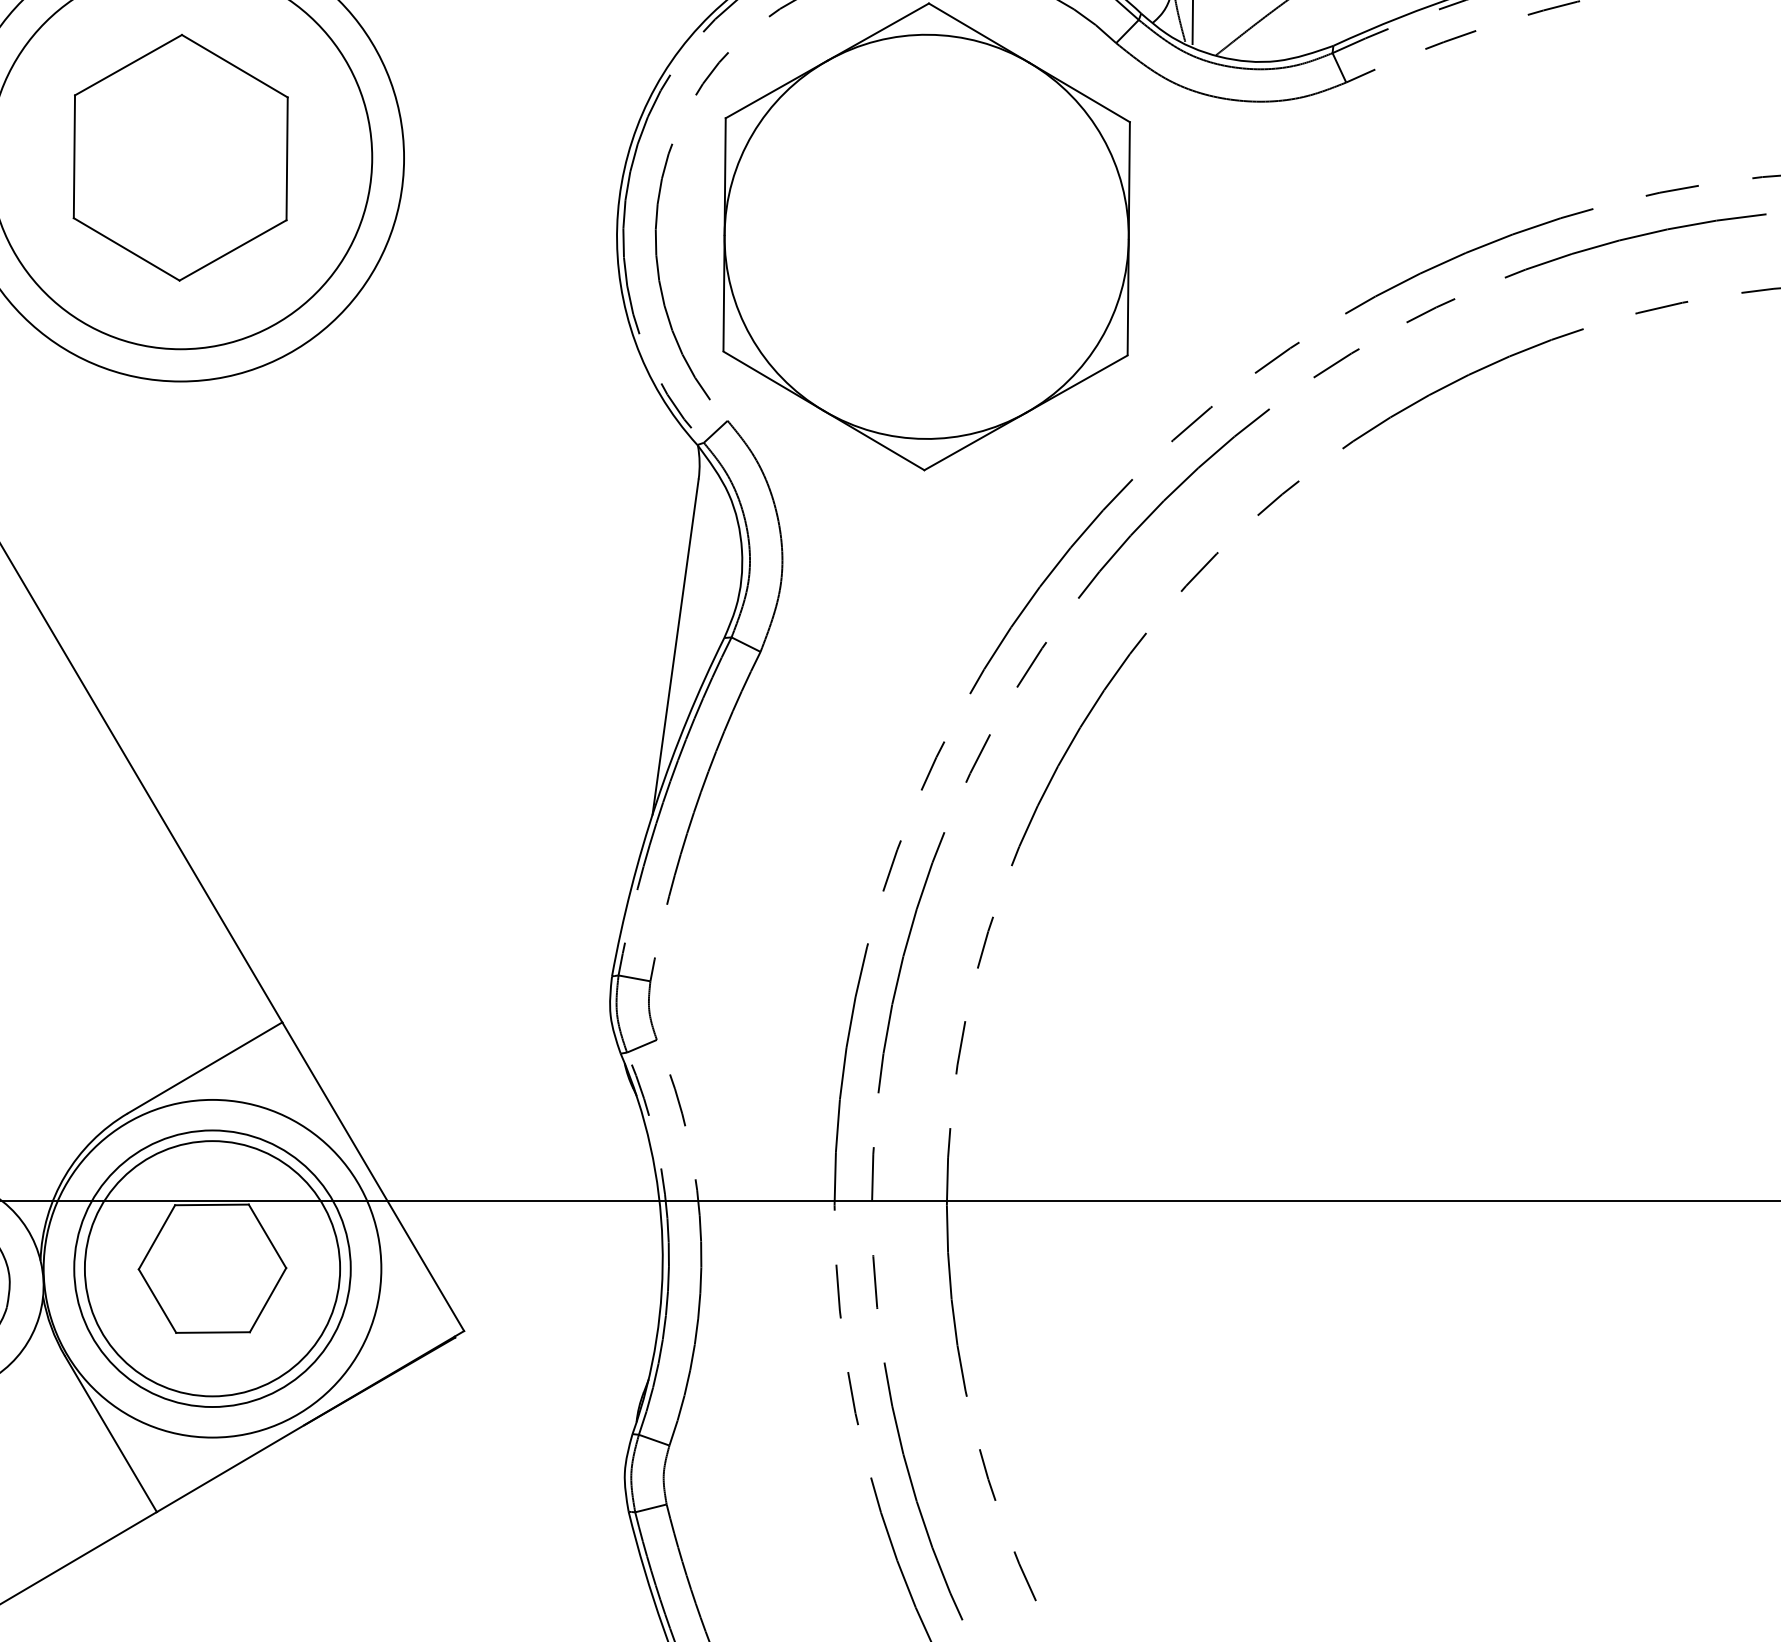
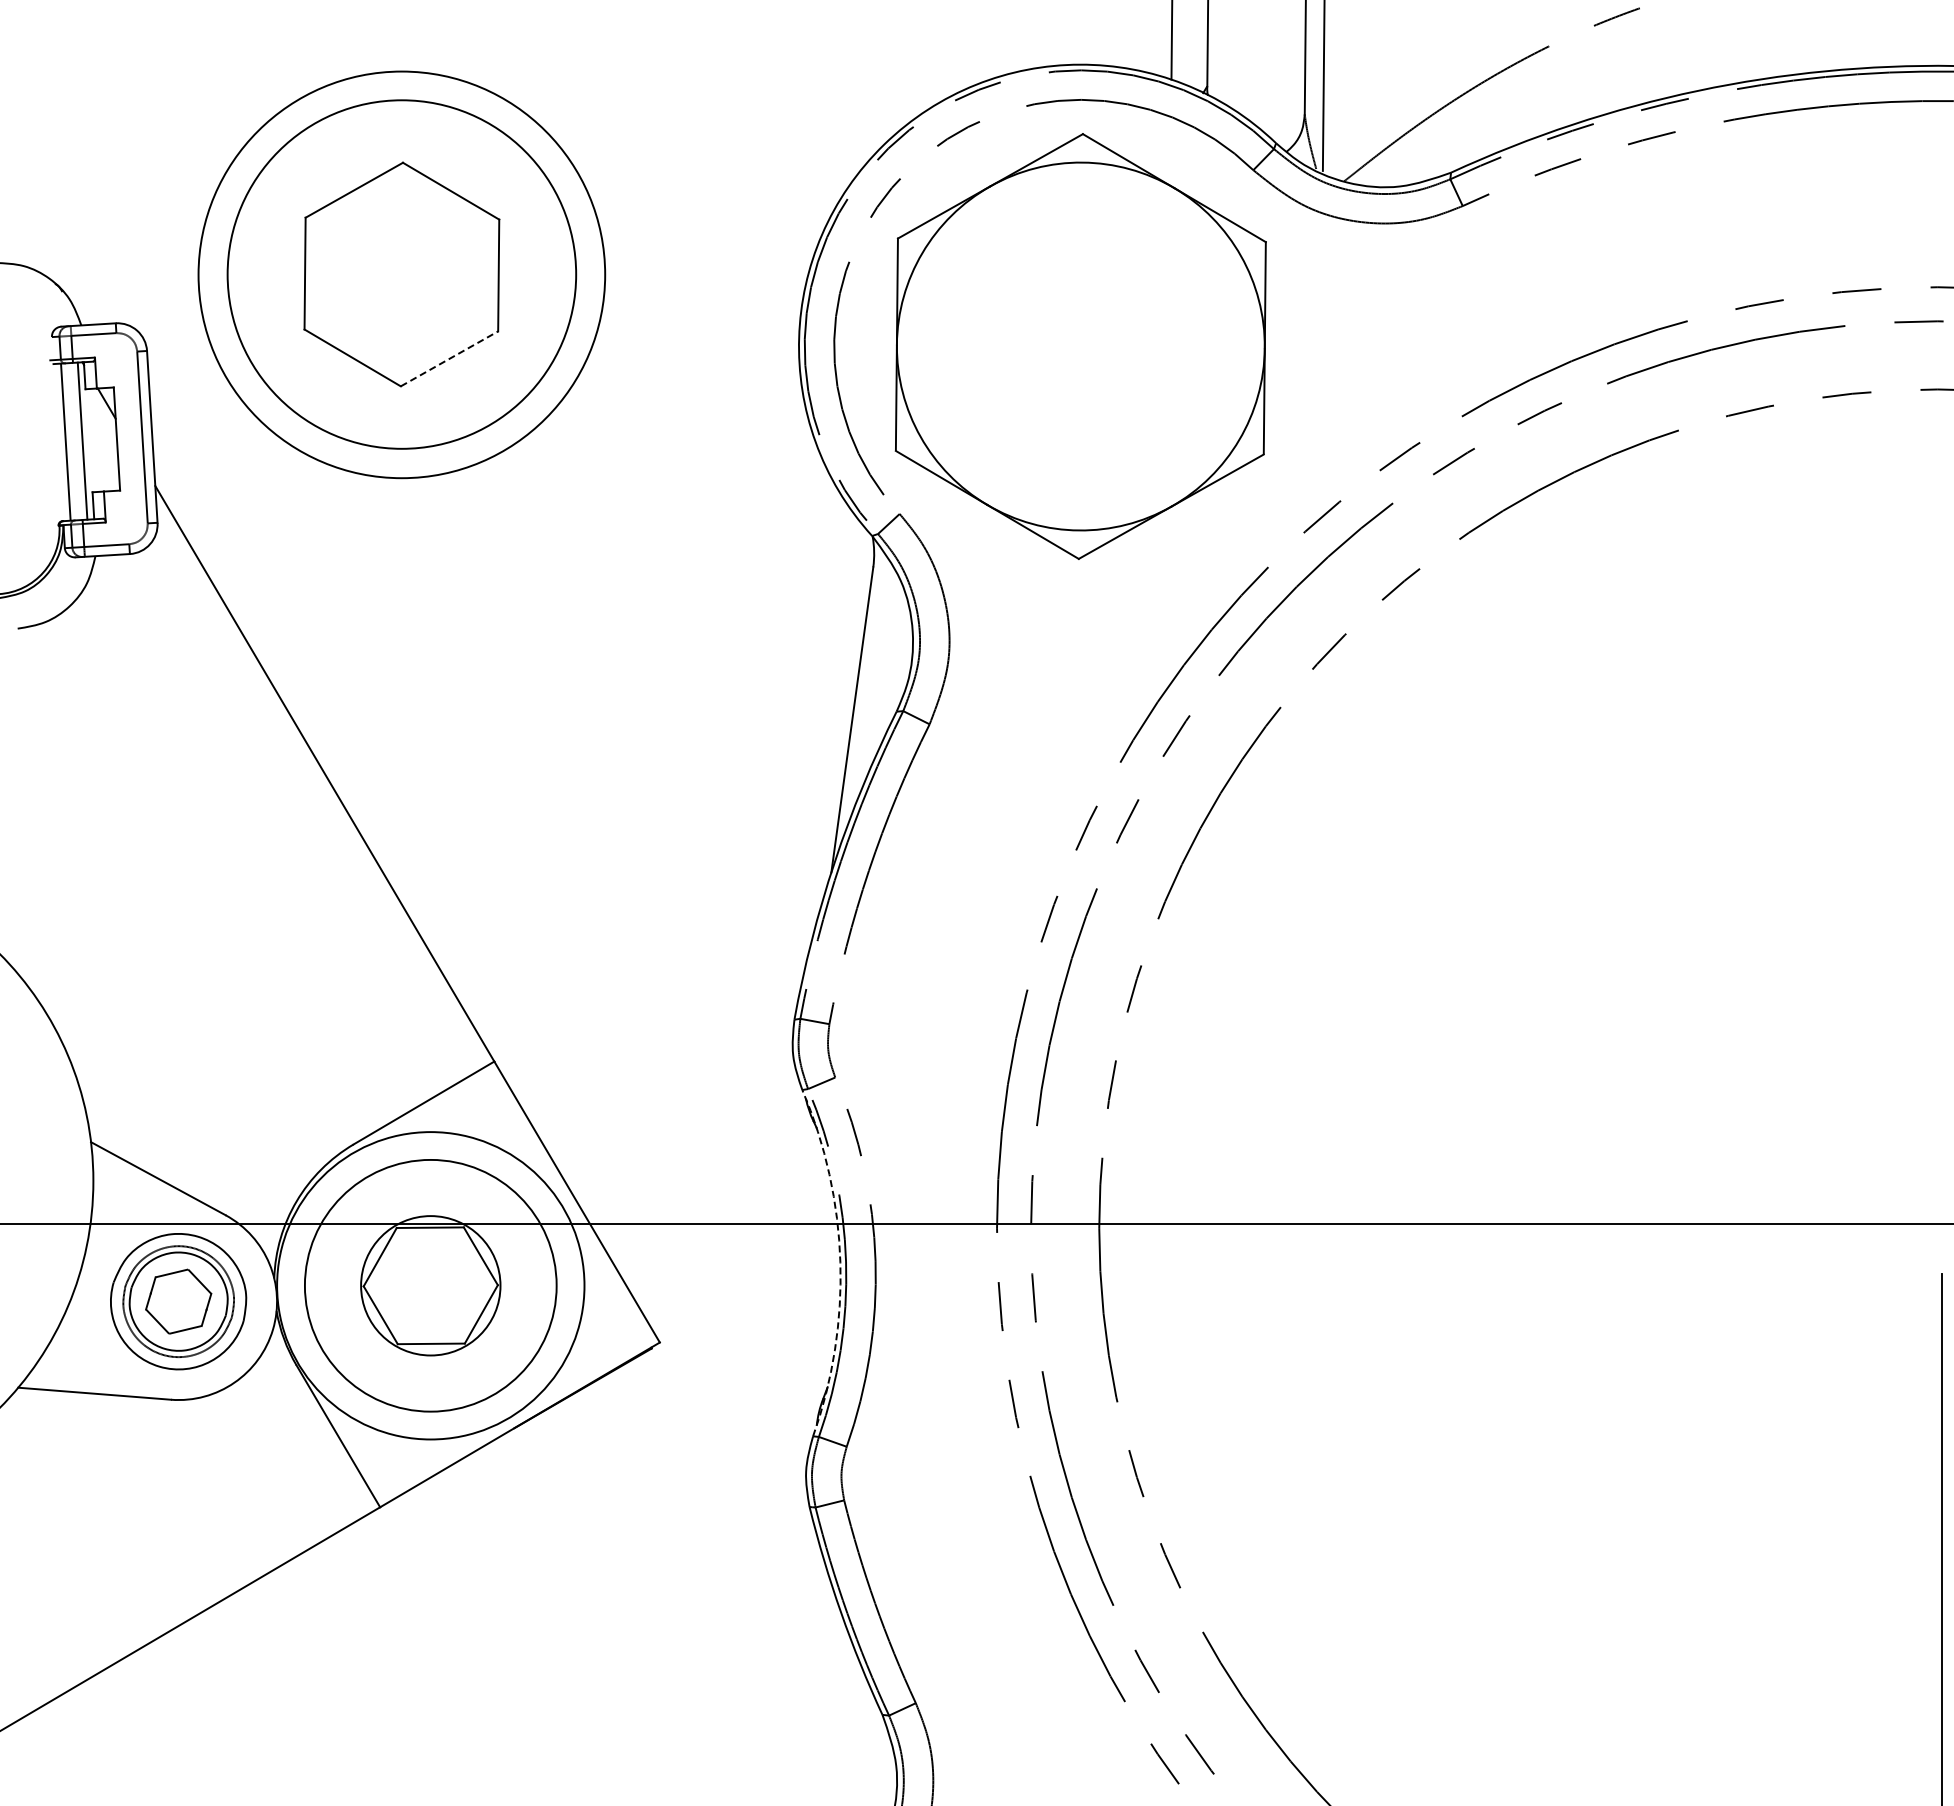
line: (233, 250) -> (449, 358), solid -> dashed
arc: (662, 1243) -> (840, 1262), solid -> dashed
circle: (212, 1268) -> (430, 1285), size x0.6

